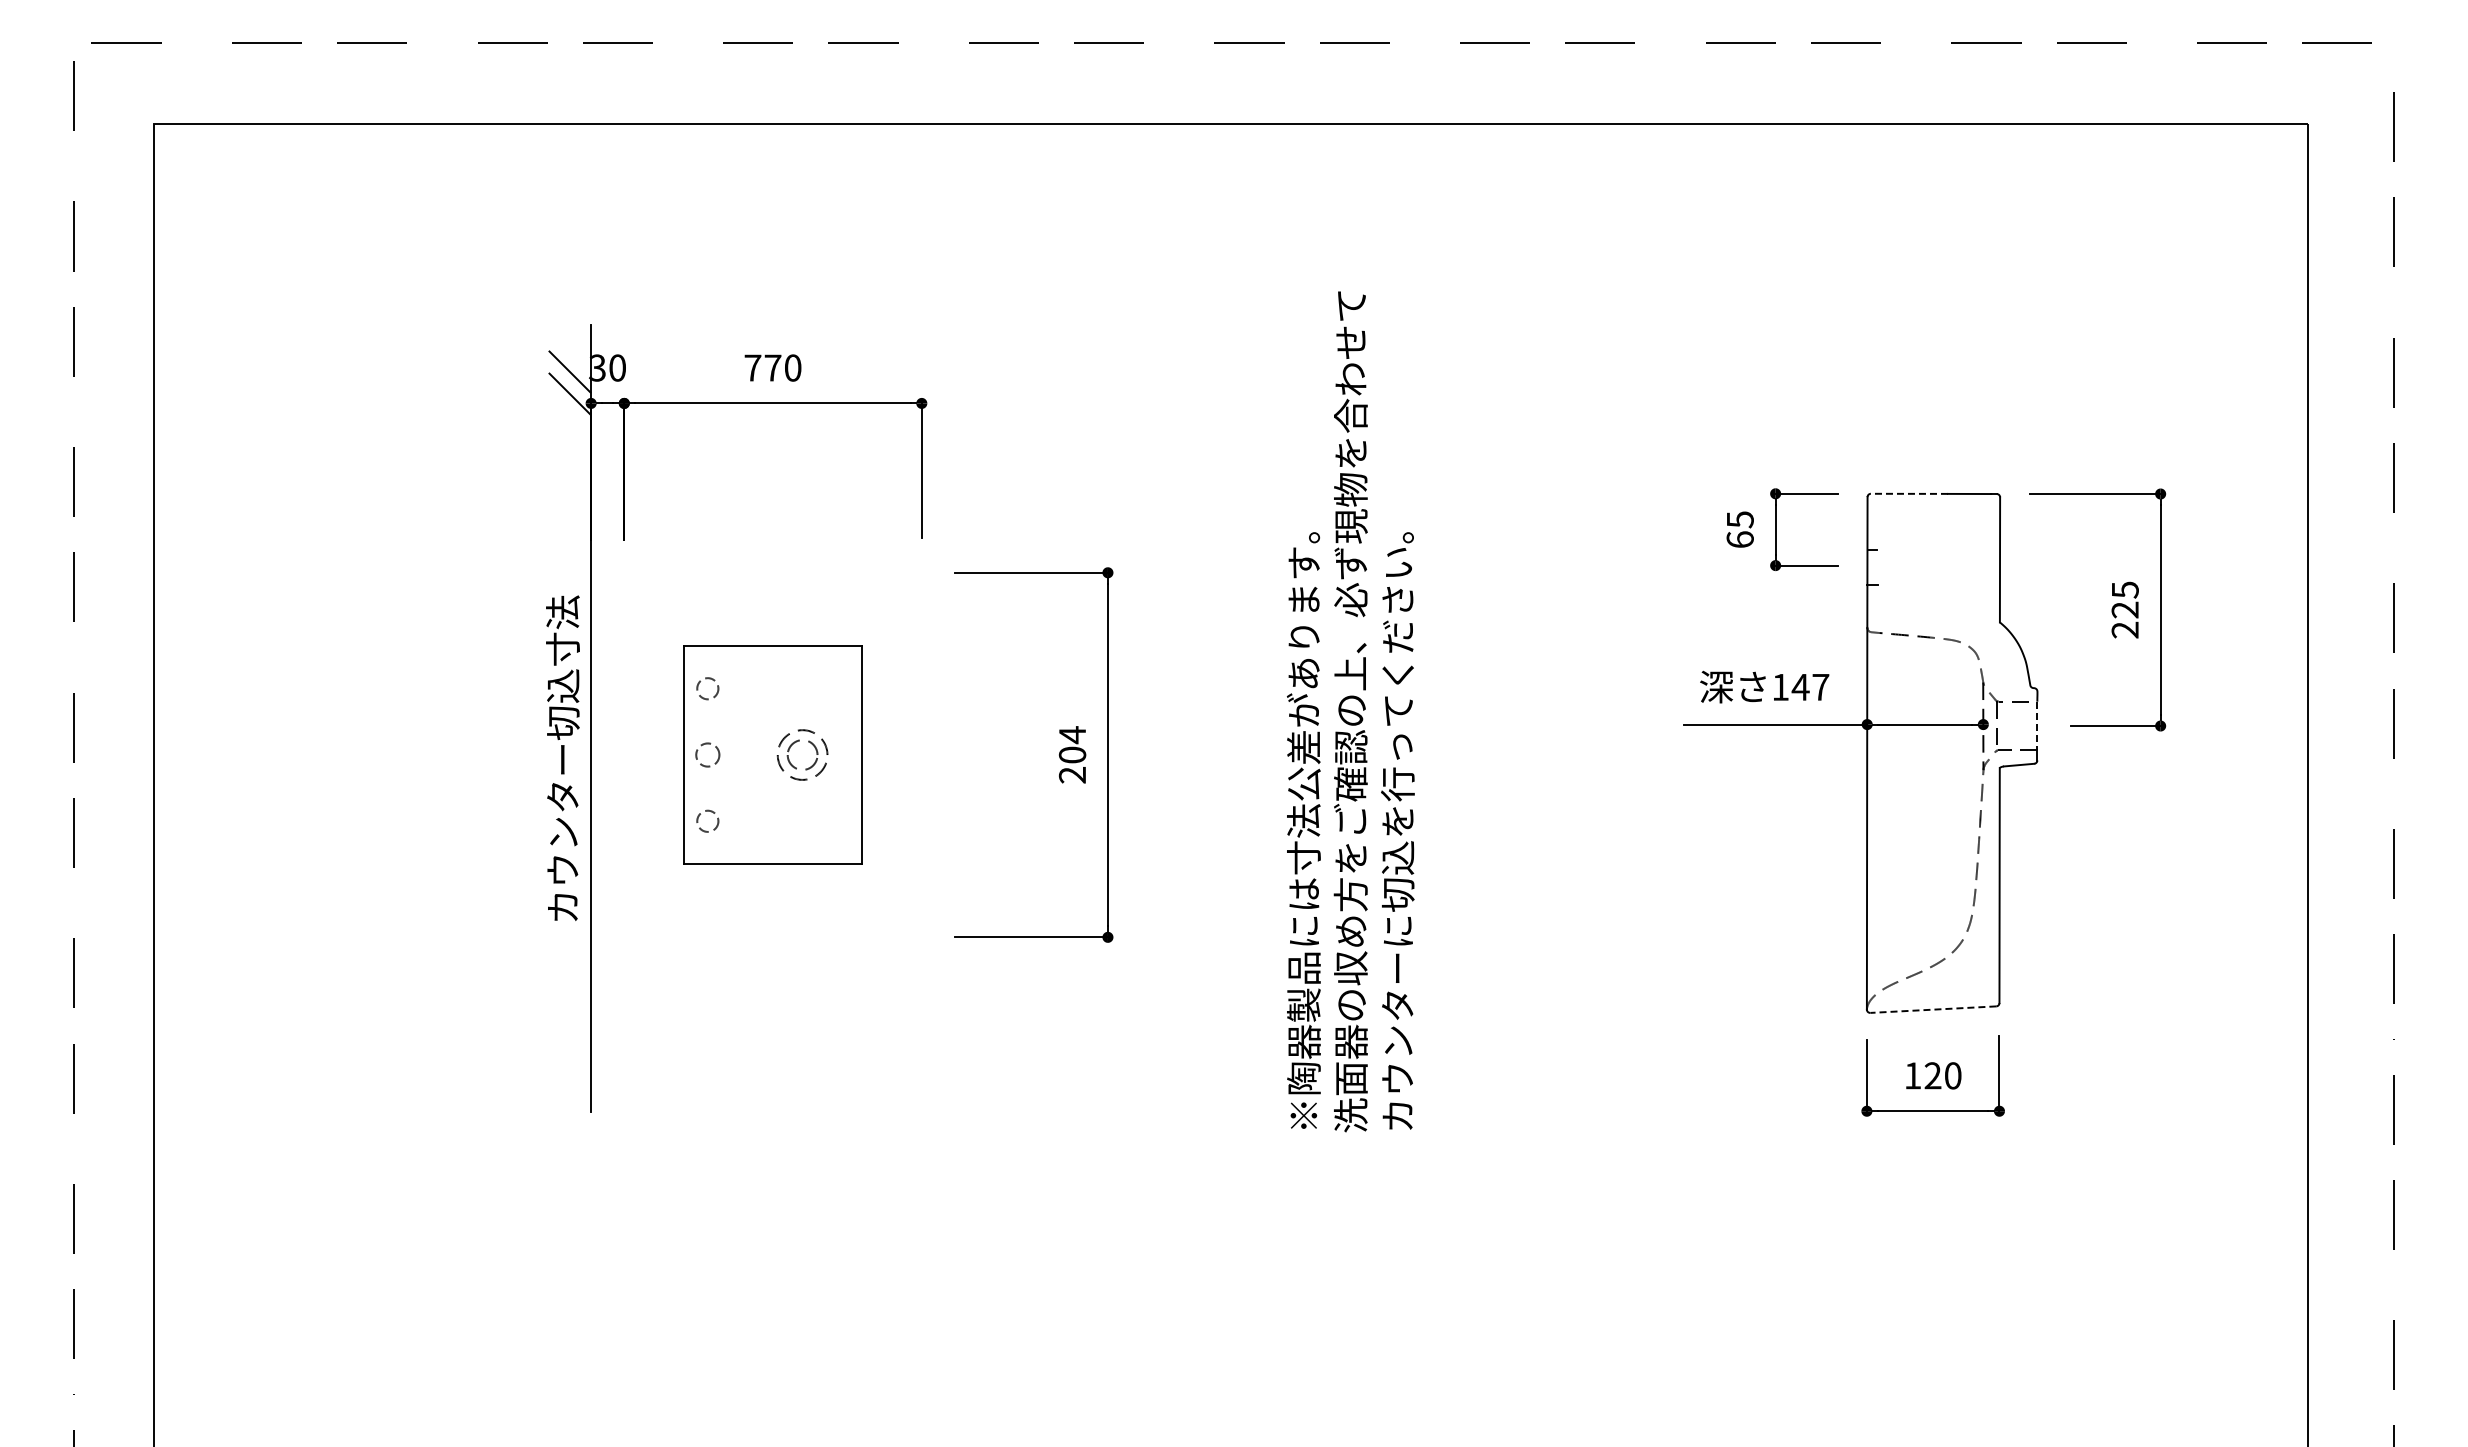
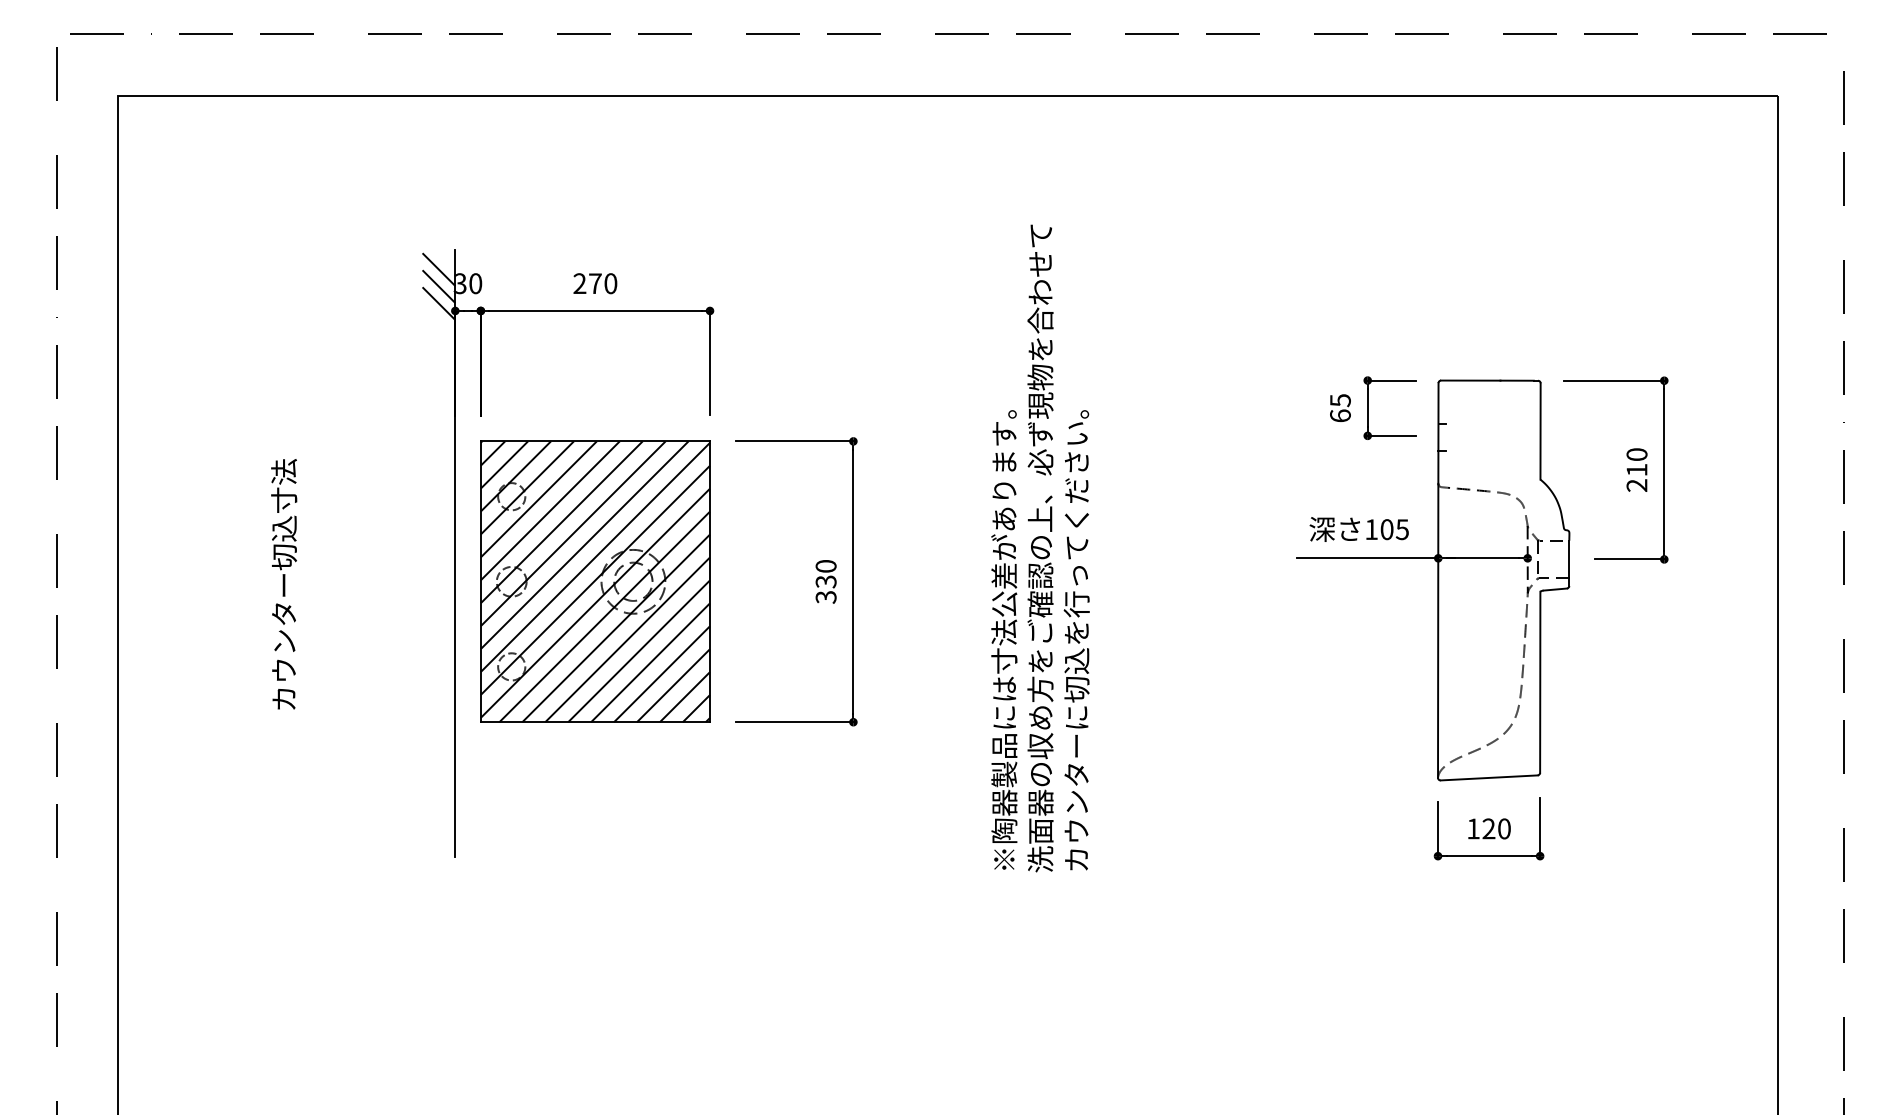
line: (569, 349) -> (438, 269), added
text: (752, 367) -> (579, 283), 770 -> 270
line: (1909, 493) -> (1470, 380), dashed -> solid
text: (2124, 599) -> (1636, 461), 225 -> 210
text: (1810, 686) -> (1394, 528), 147 -> 105
line: (2037, 726) -> (1569, 559), dashed -> solid
part: (772, 754) -> (595, 581), size x1.67
text: (1072, 754) -> (826, 581), 204 -> 330
text: (562, 757) -> (283, 583), moved
line: (1932, 1009) -> (1488, 777), dashed -> solid

